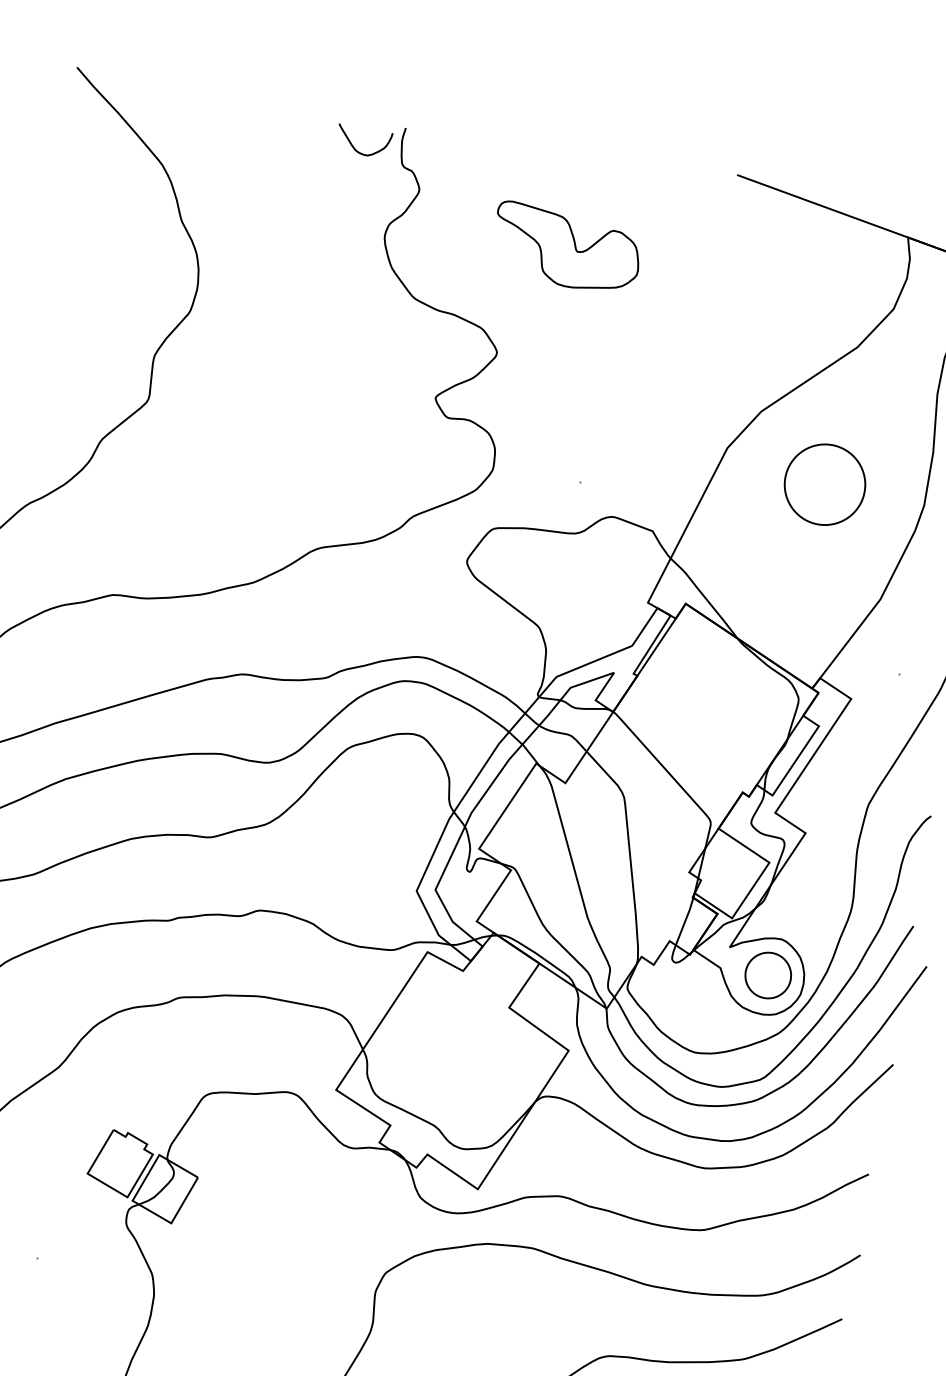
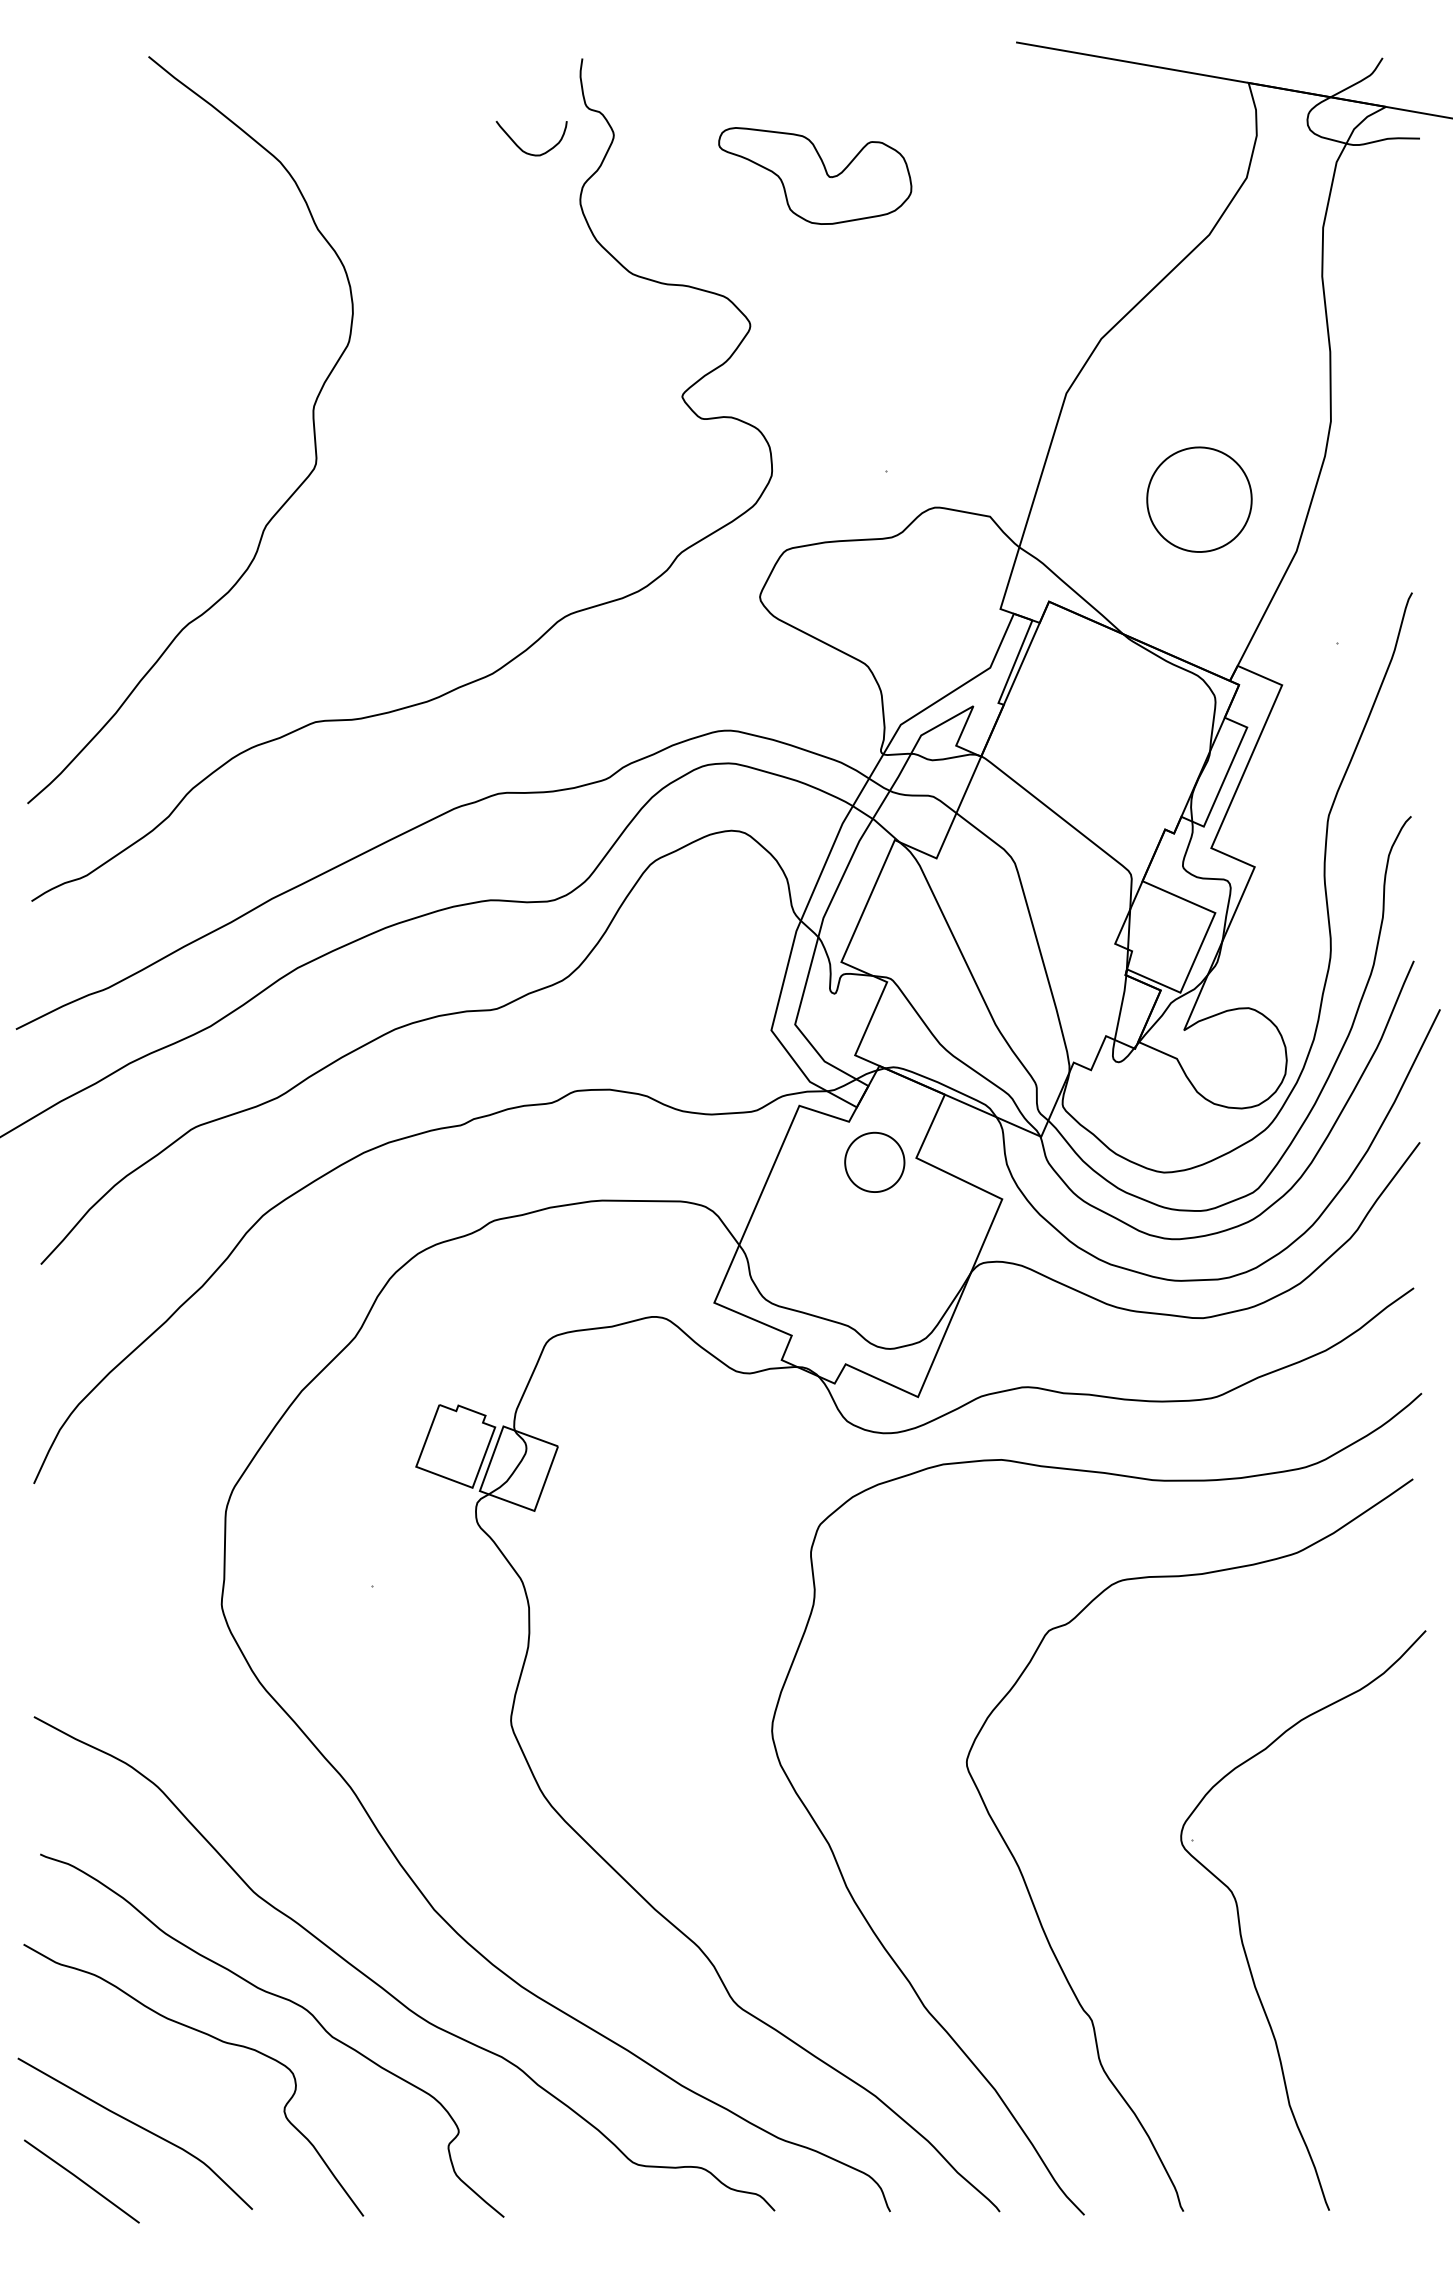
curve: (354, 147) -> (521, 148), moved
part: (825, 484) -> (1199, 499), moved
part: (768, 974) -> (874, 1161), moved

